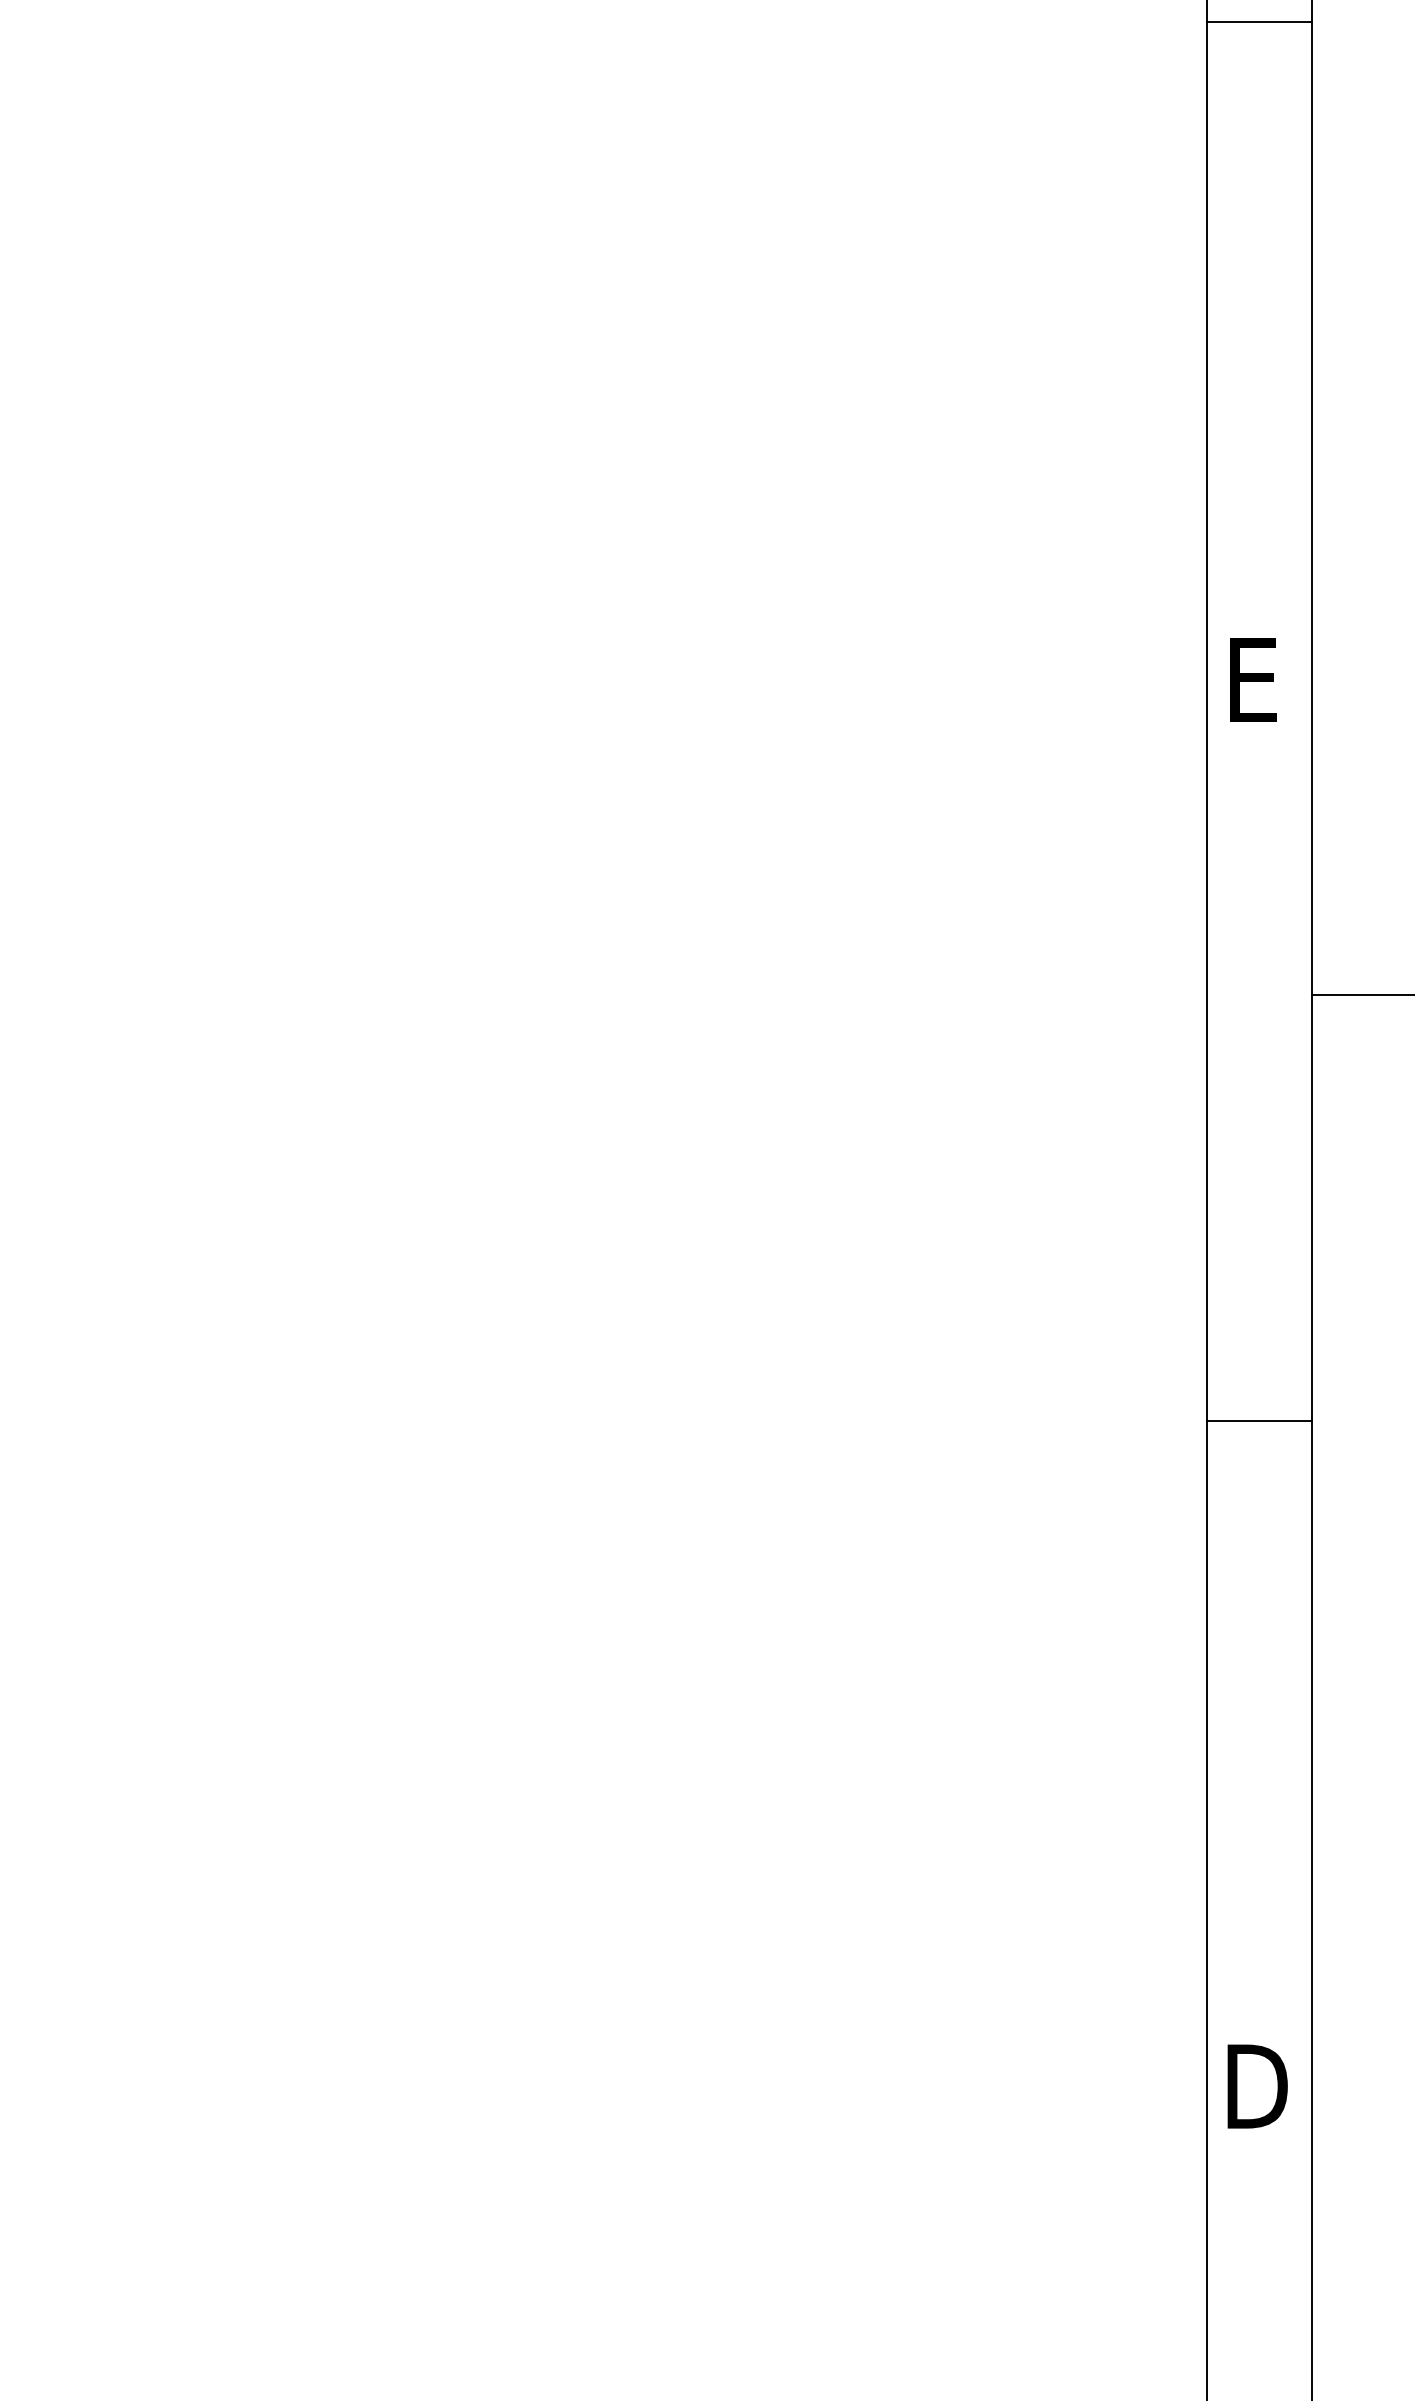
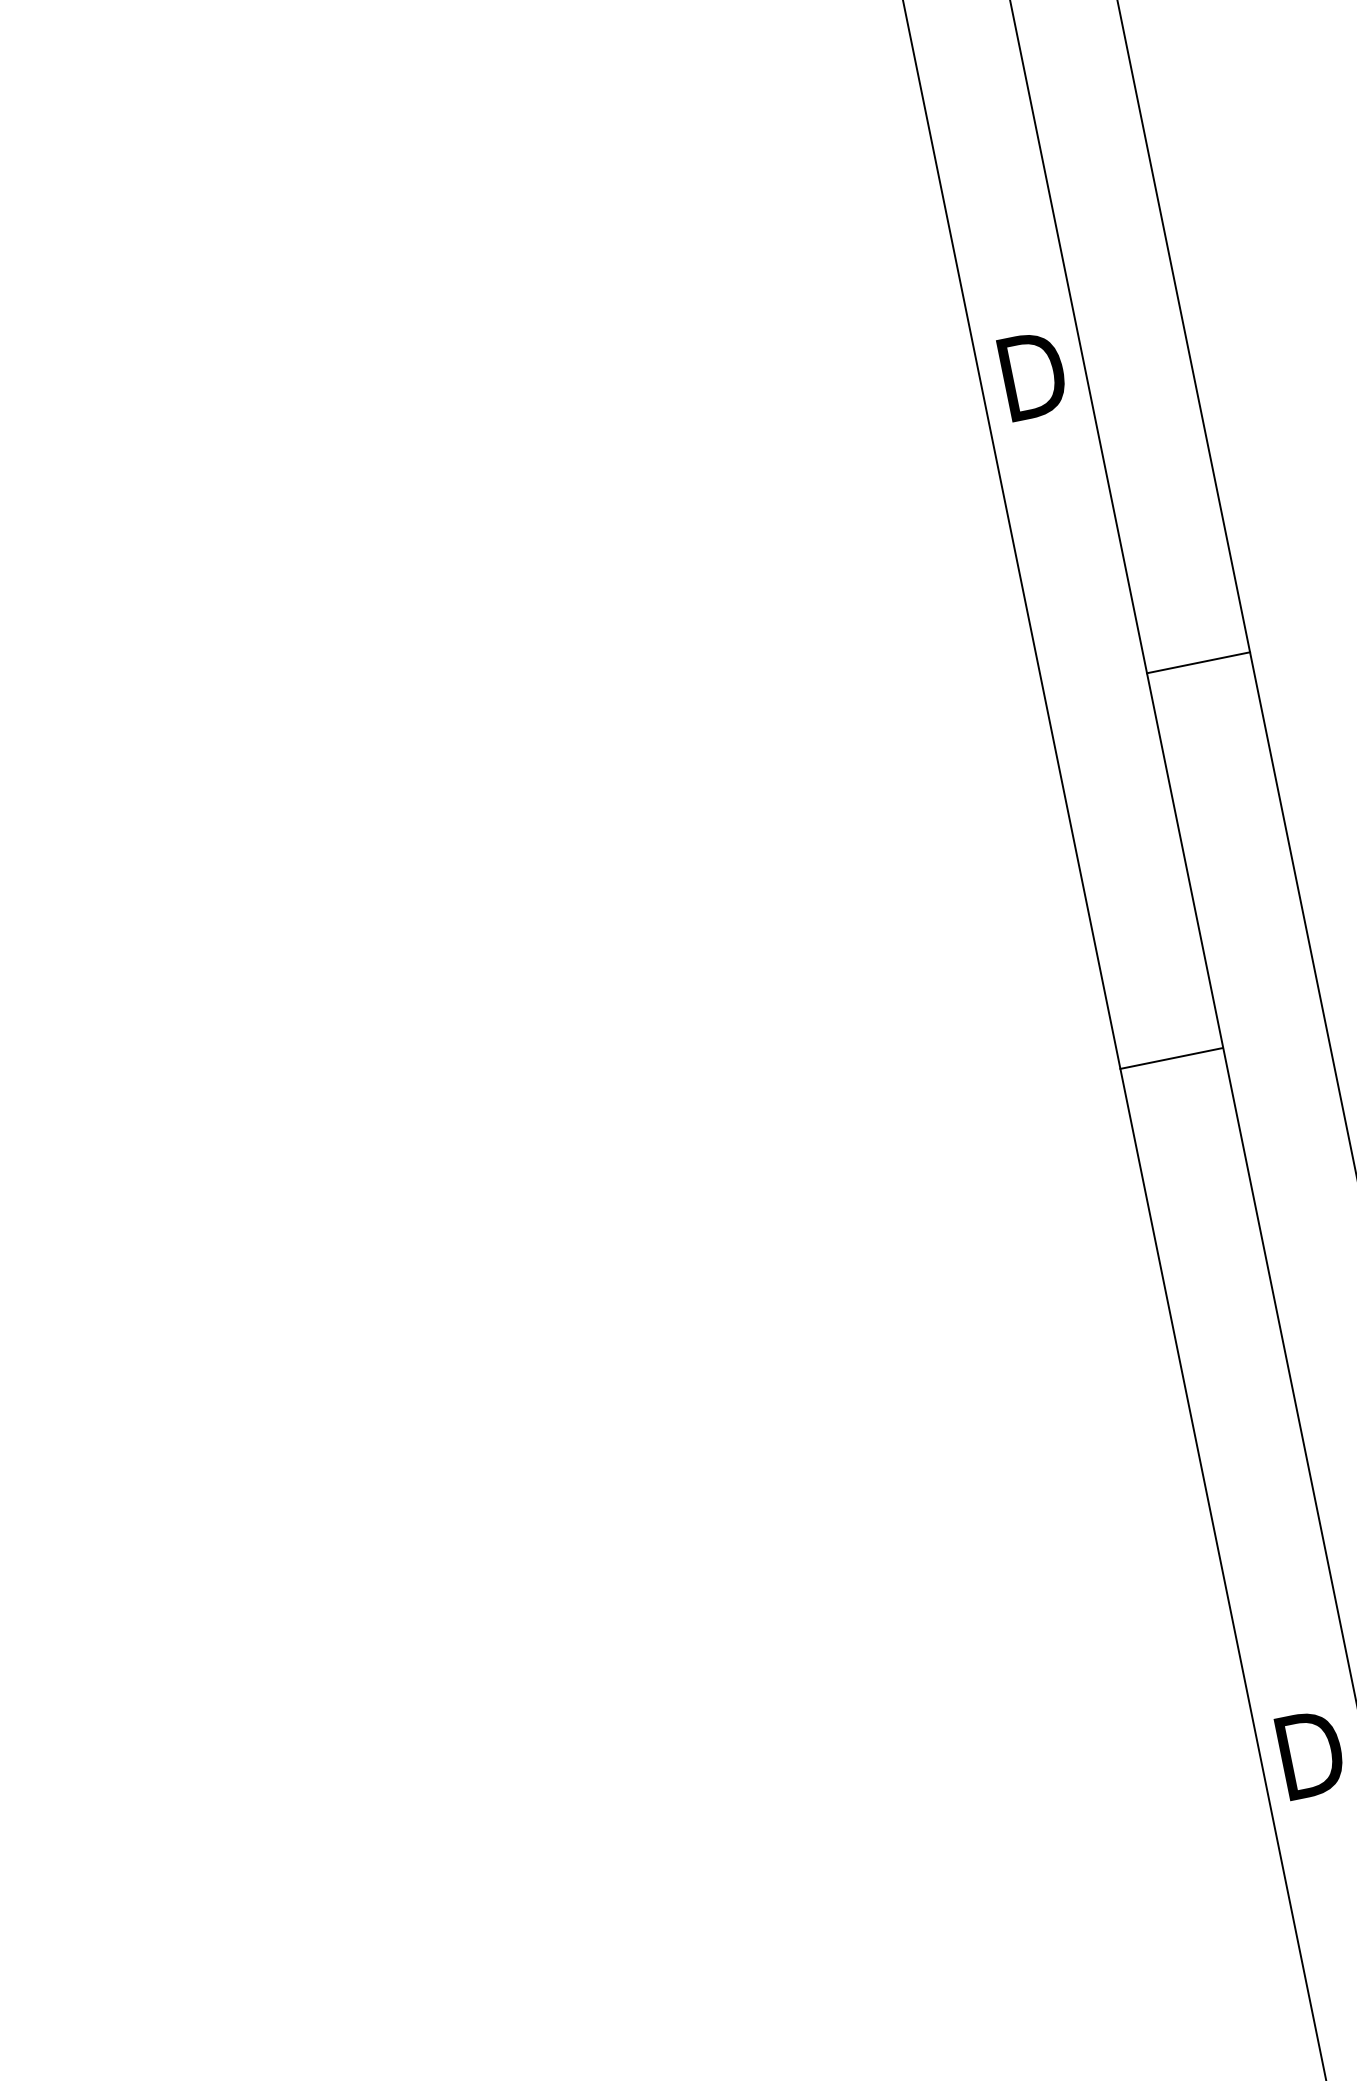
text: (1260, 680) -> (1033, 375), E -> D
line: (1259, 1421) -> (1171, 1058), moved

